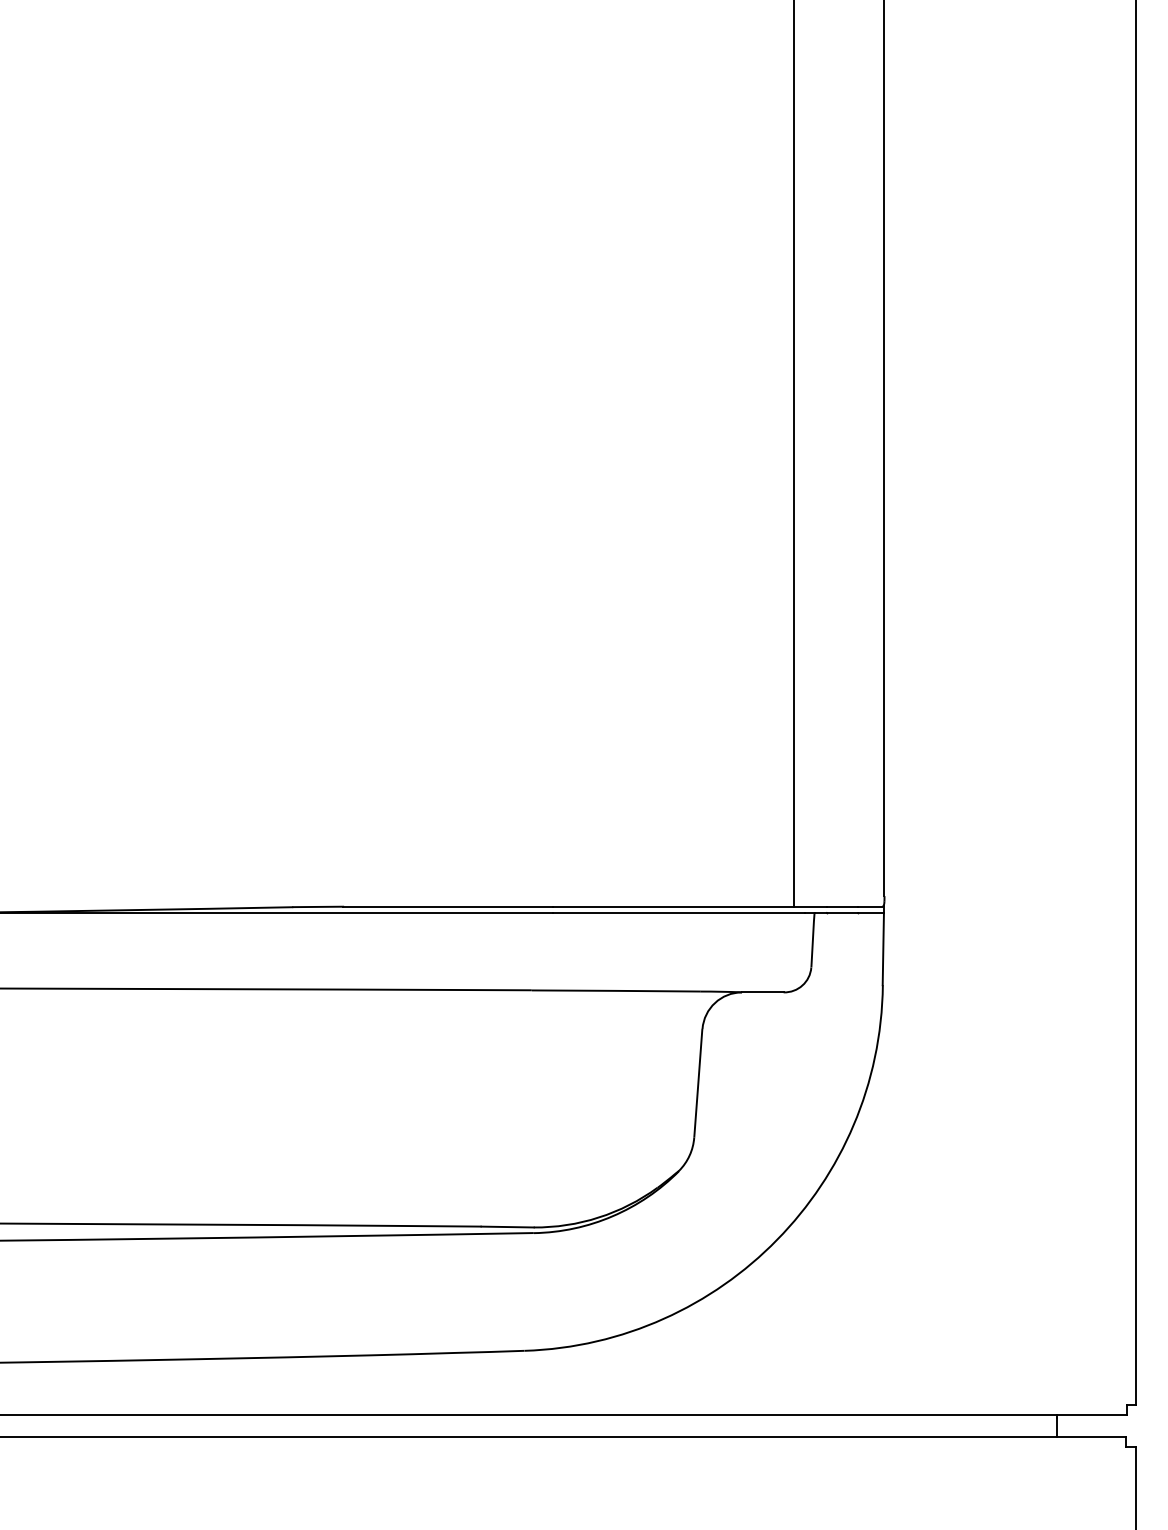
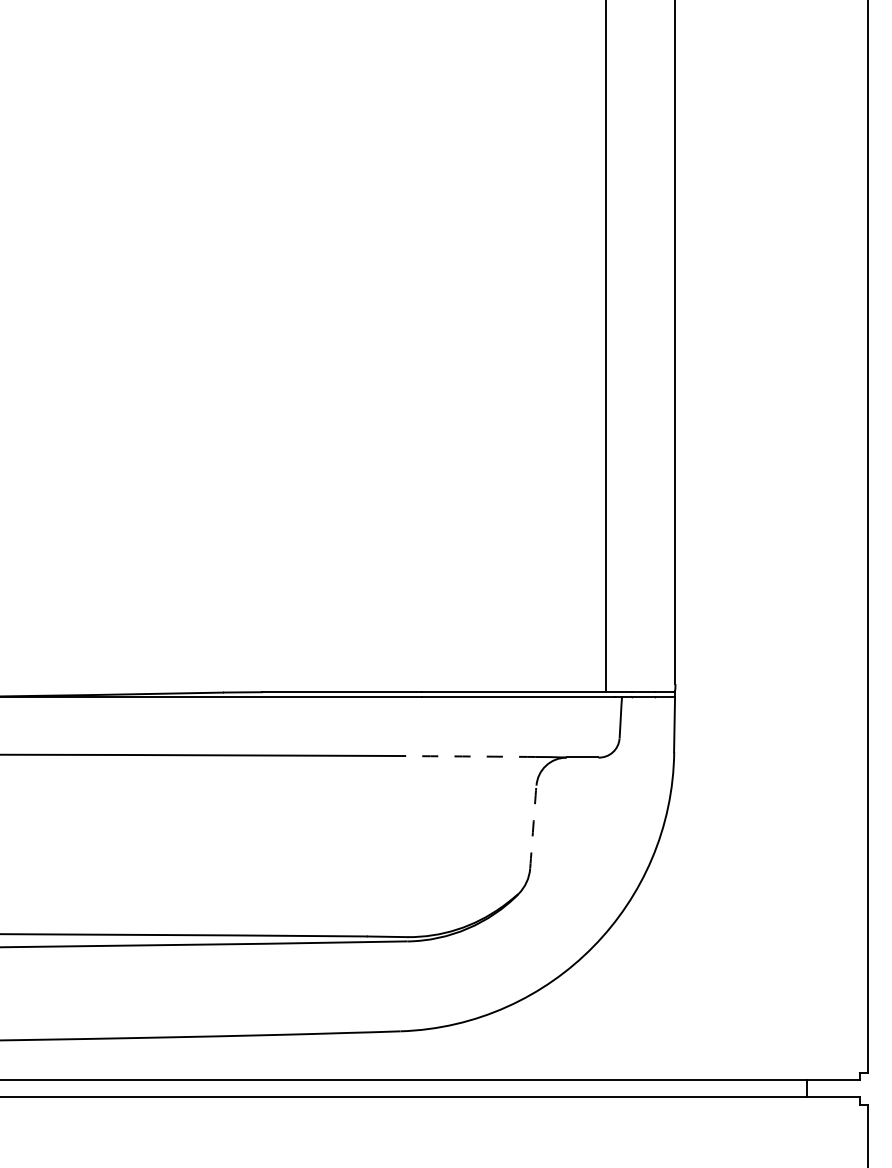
arc: (616, 990) -> (470, 756), solid -> dashed
arc: (698, 1083) -> (533, 827), solid -> dashed

